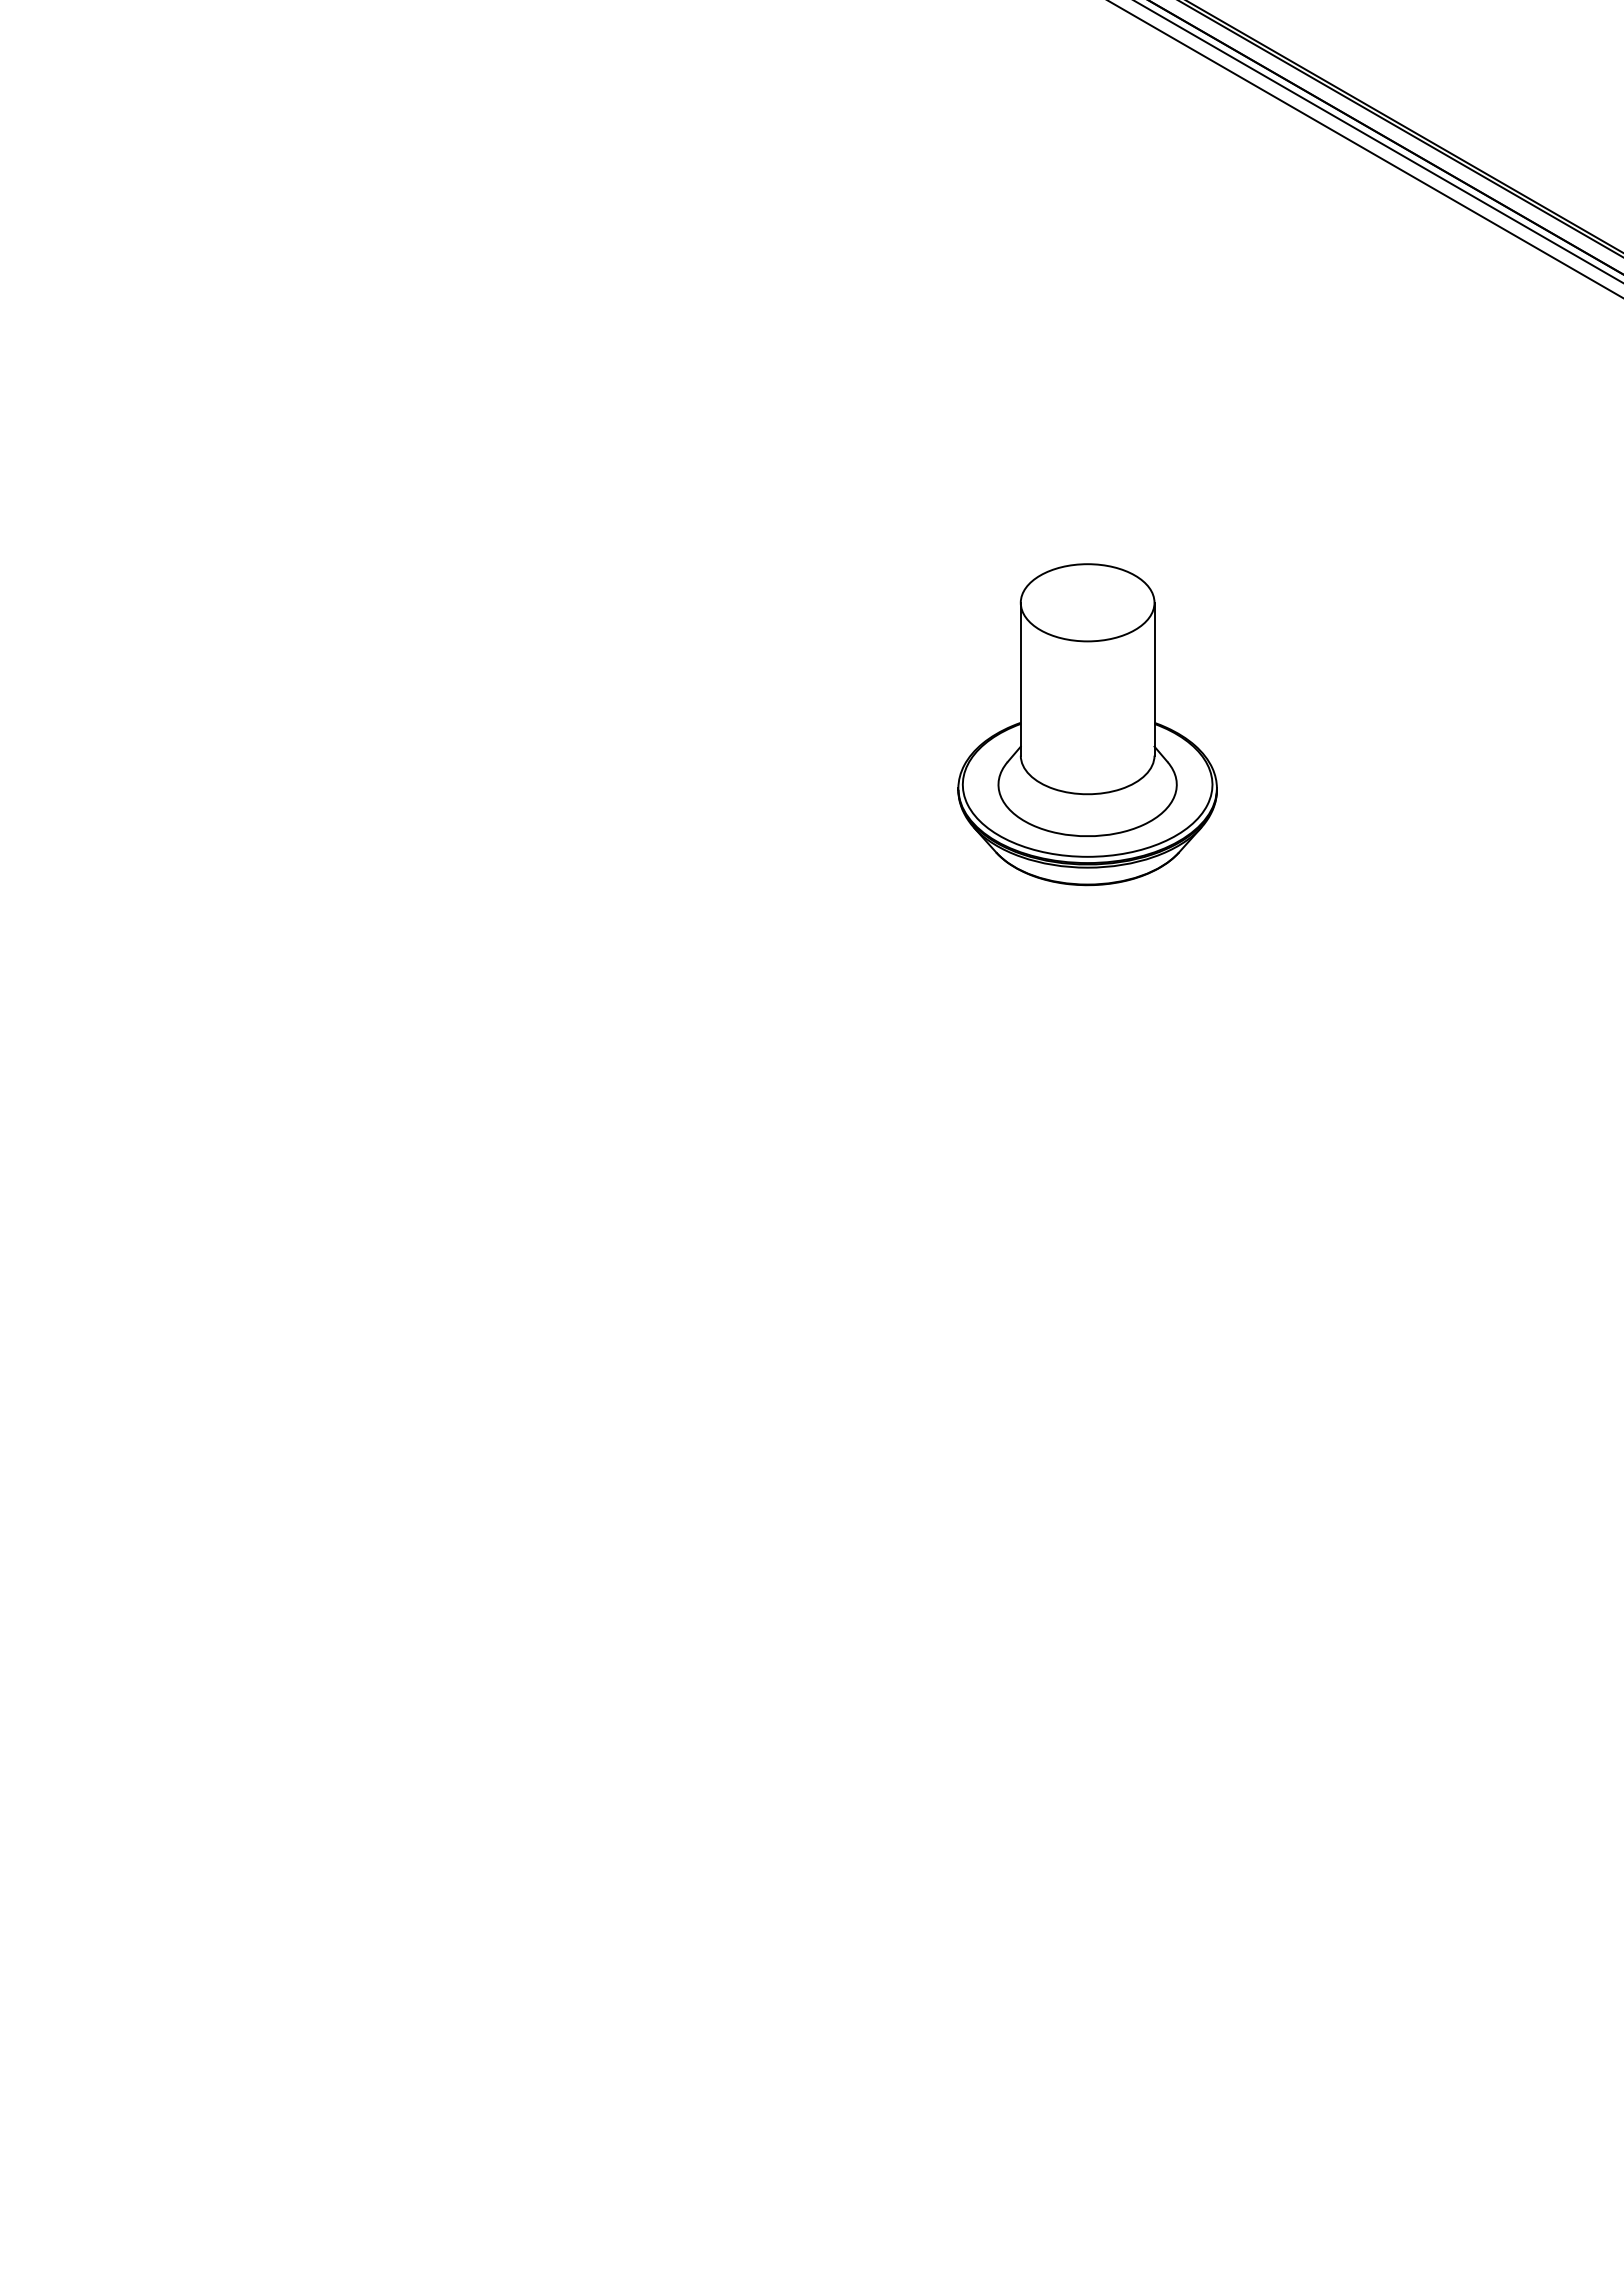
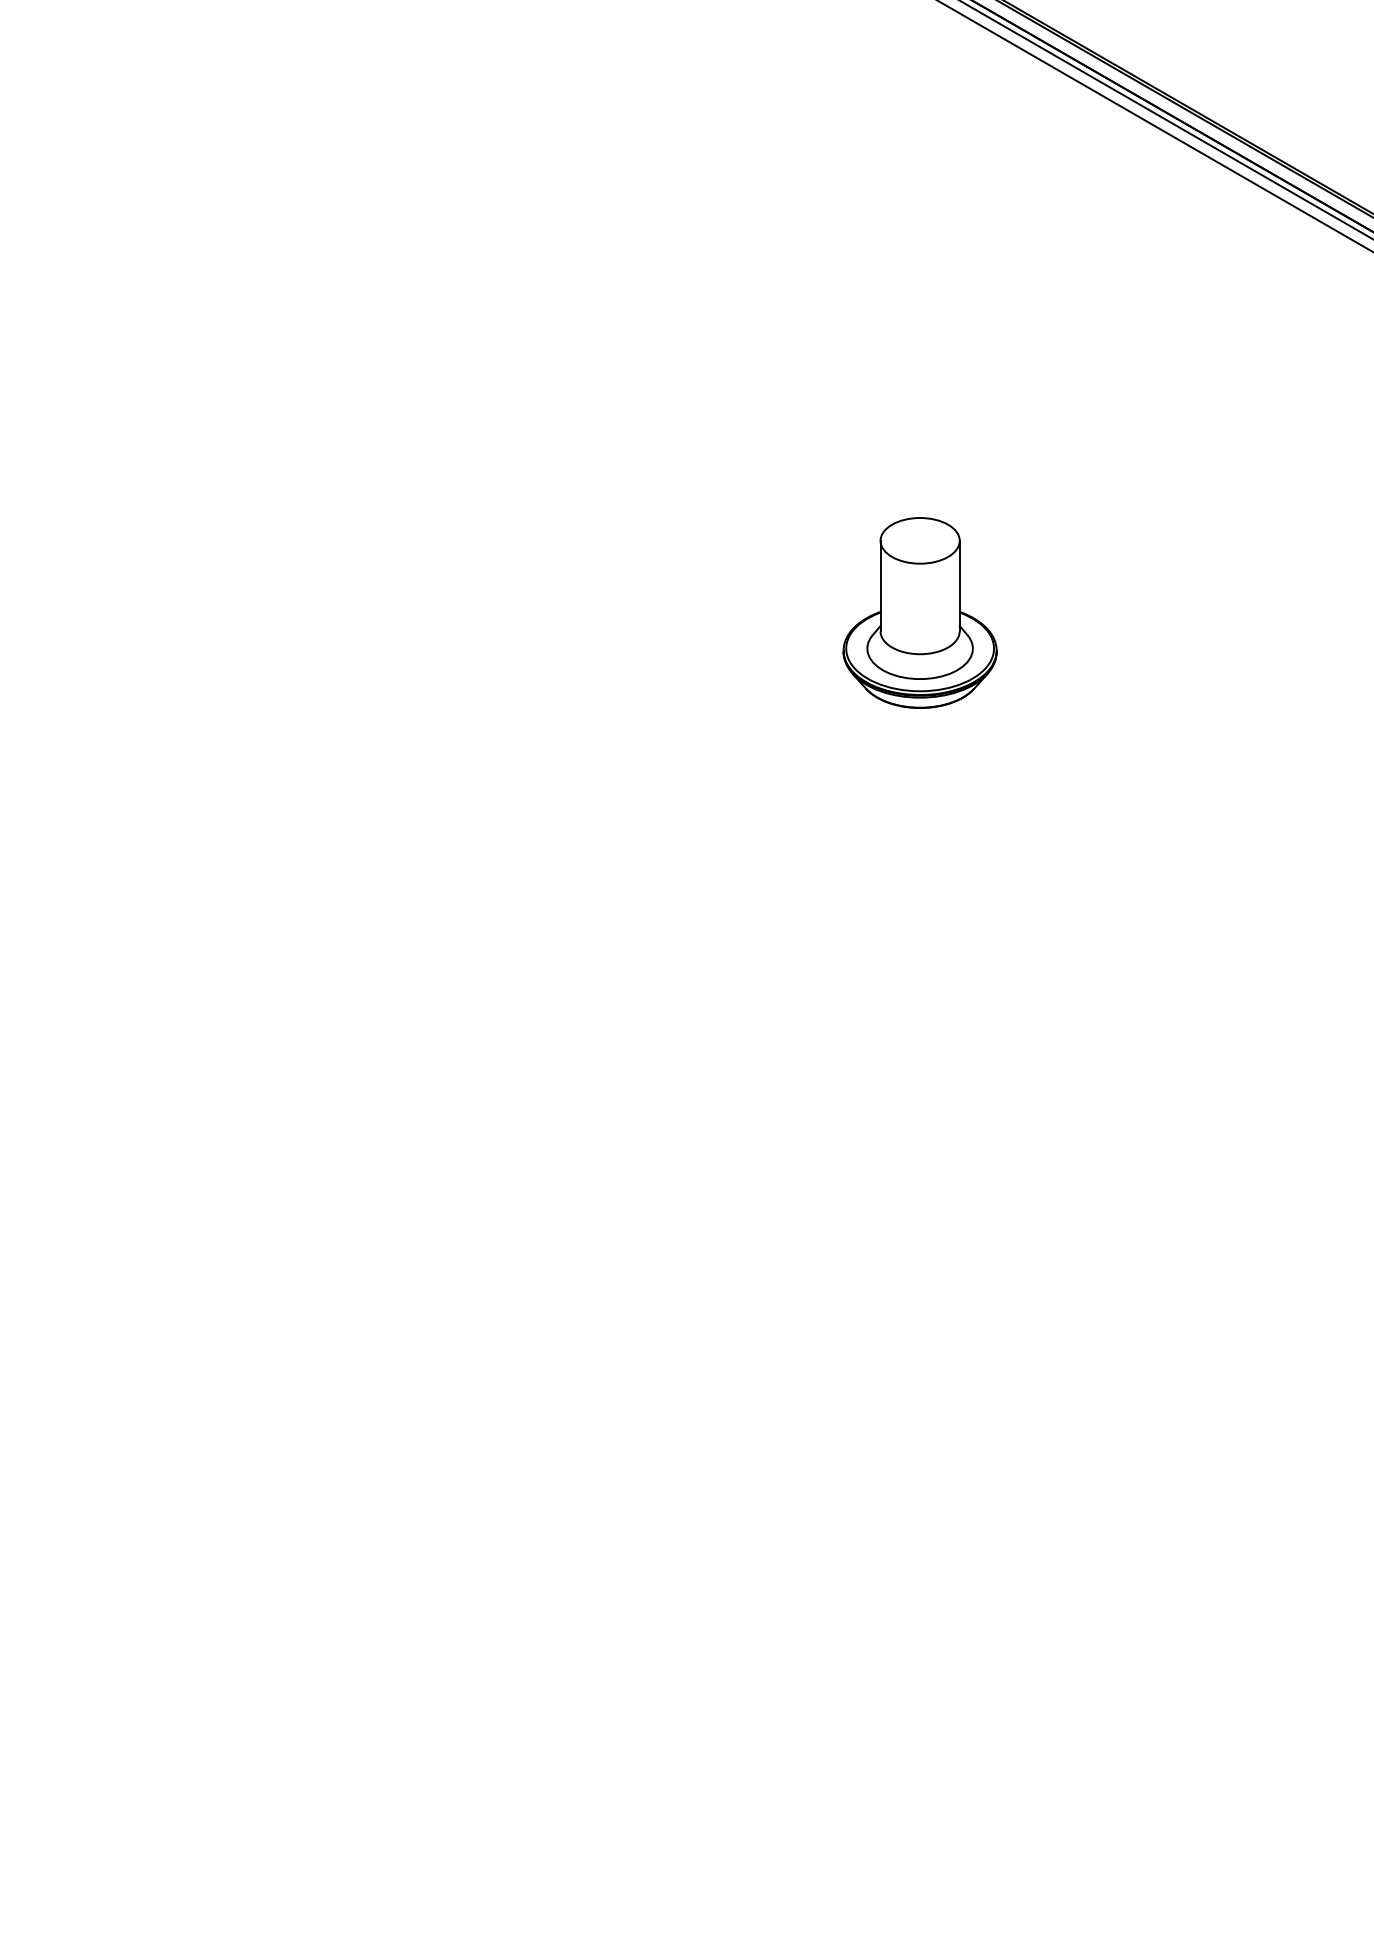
part: (1087, 724) -> (920, 612), size x0.7

